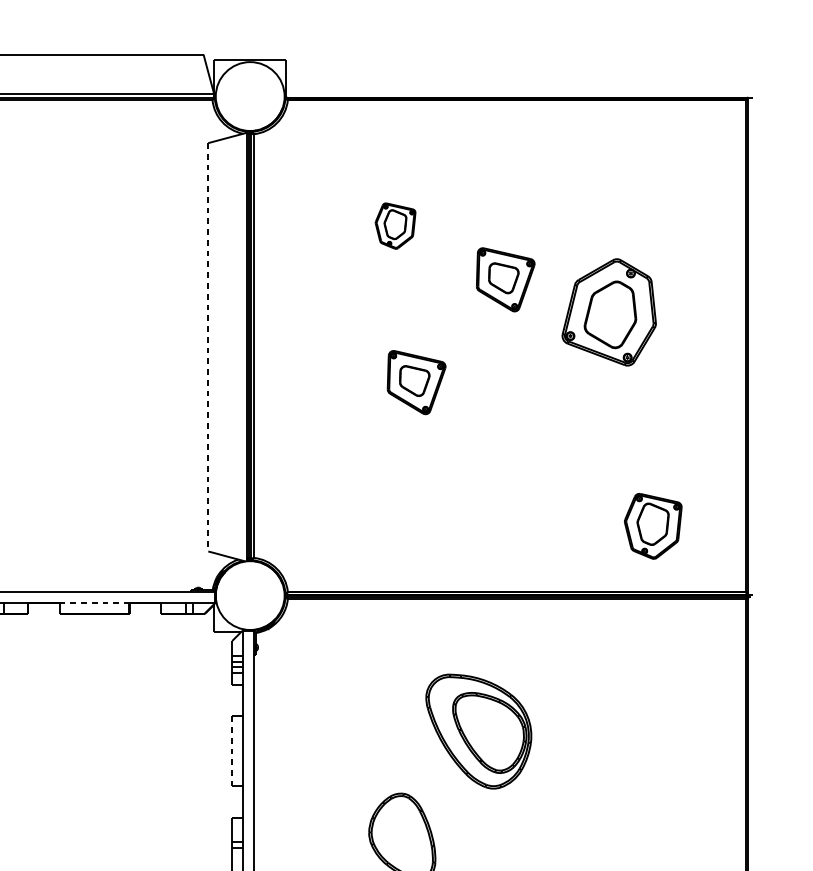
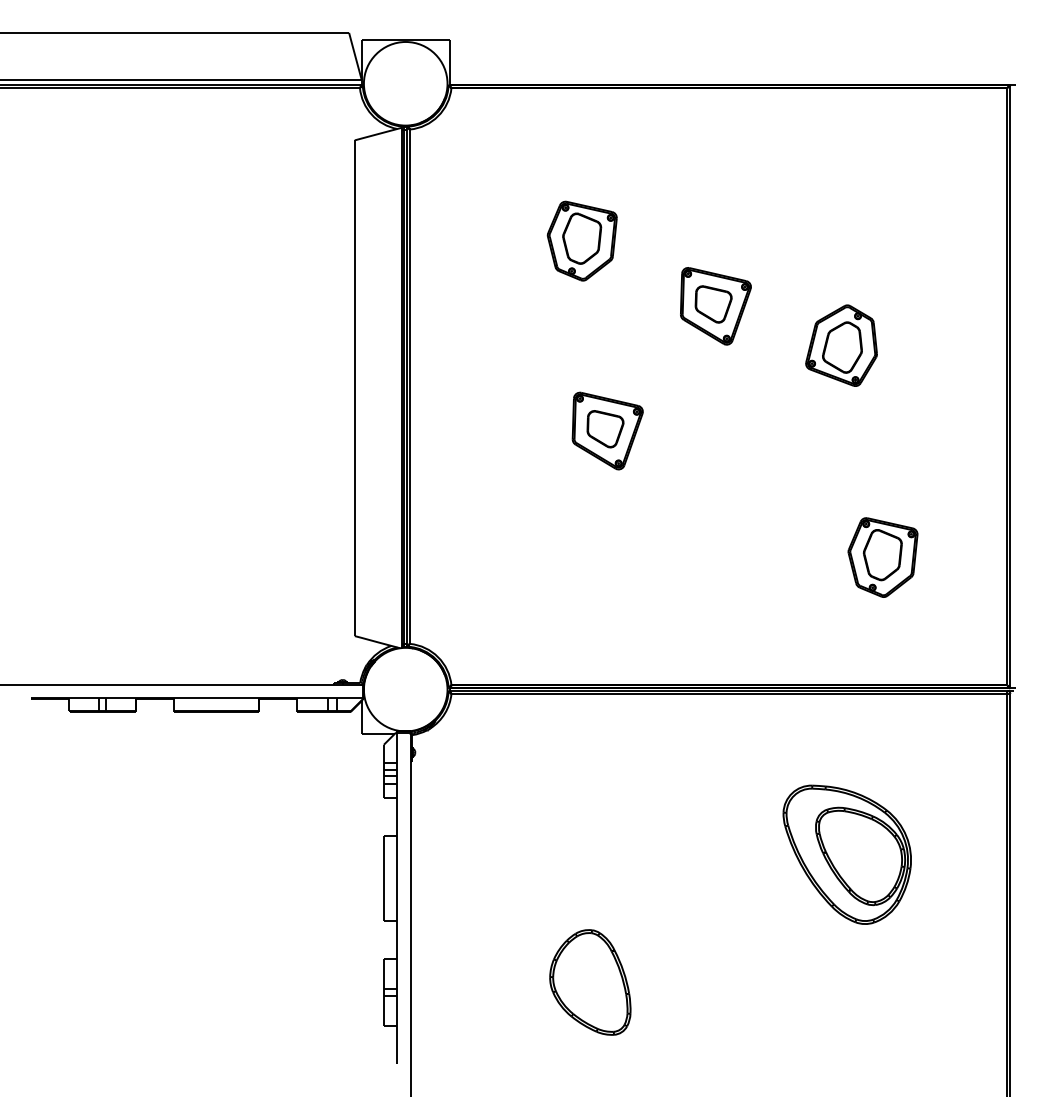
part: (395, 225) -> (581, 240), size x1.43
part: (609, 312) -> (841, 345), size x0.62
line: (208, 347) -> (354, 388), dashed -> solid
part: (652, 526) -> (882, 557), moved
line: (95, 602) -> (217, 698), dashed -> solid
part: (478, 731) -> (846, 854), moved
line: (231, 751) -> (383, 879), dashed -> solid

